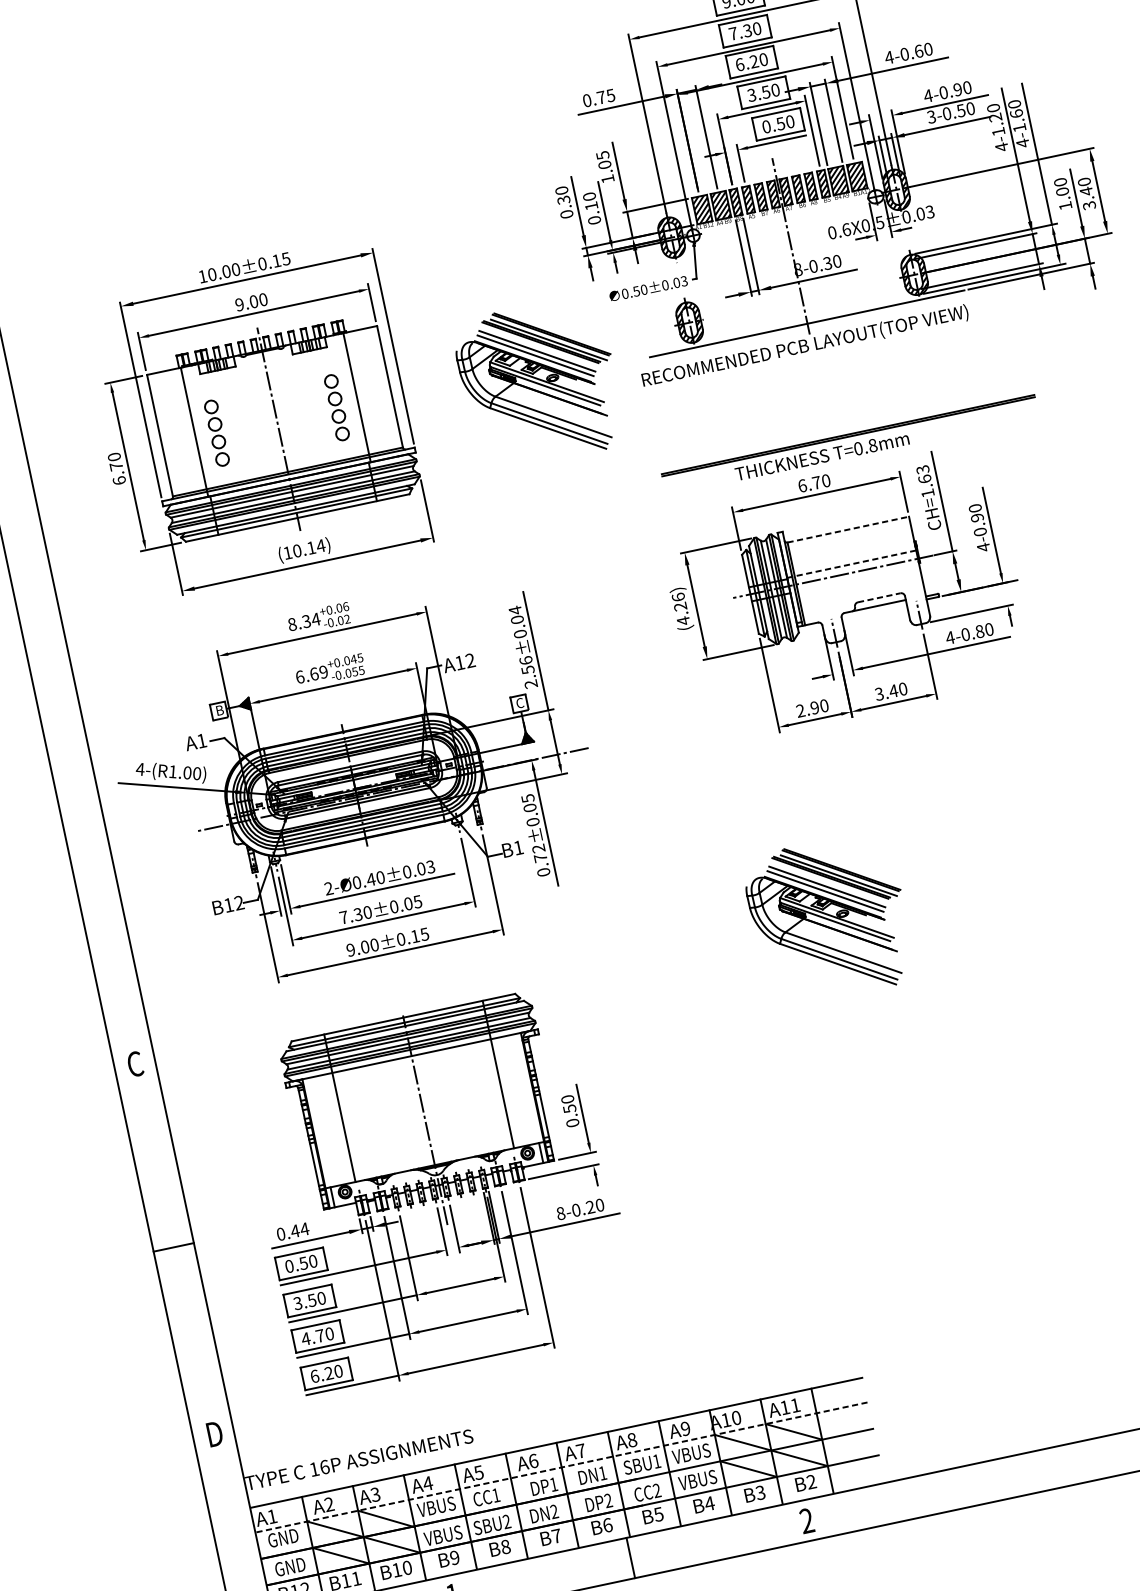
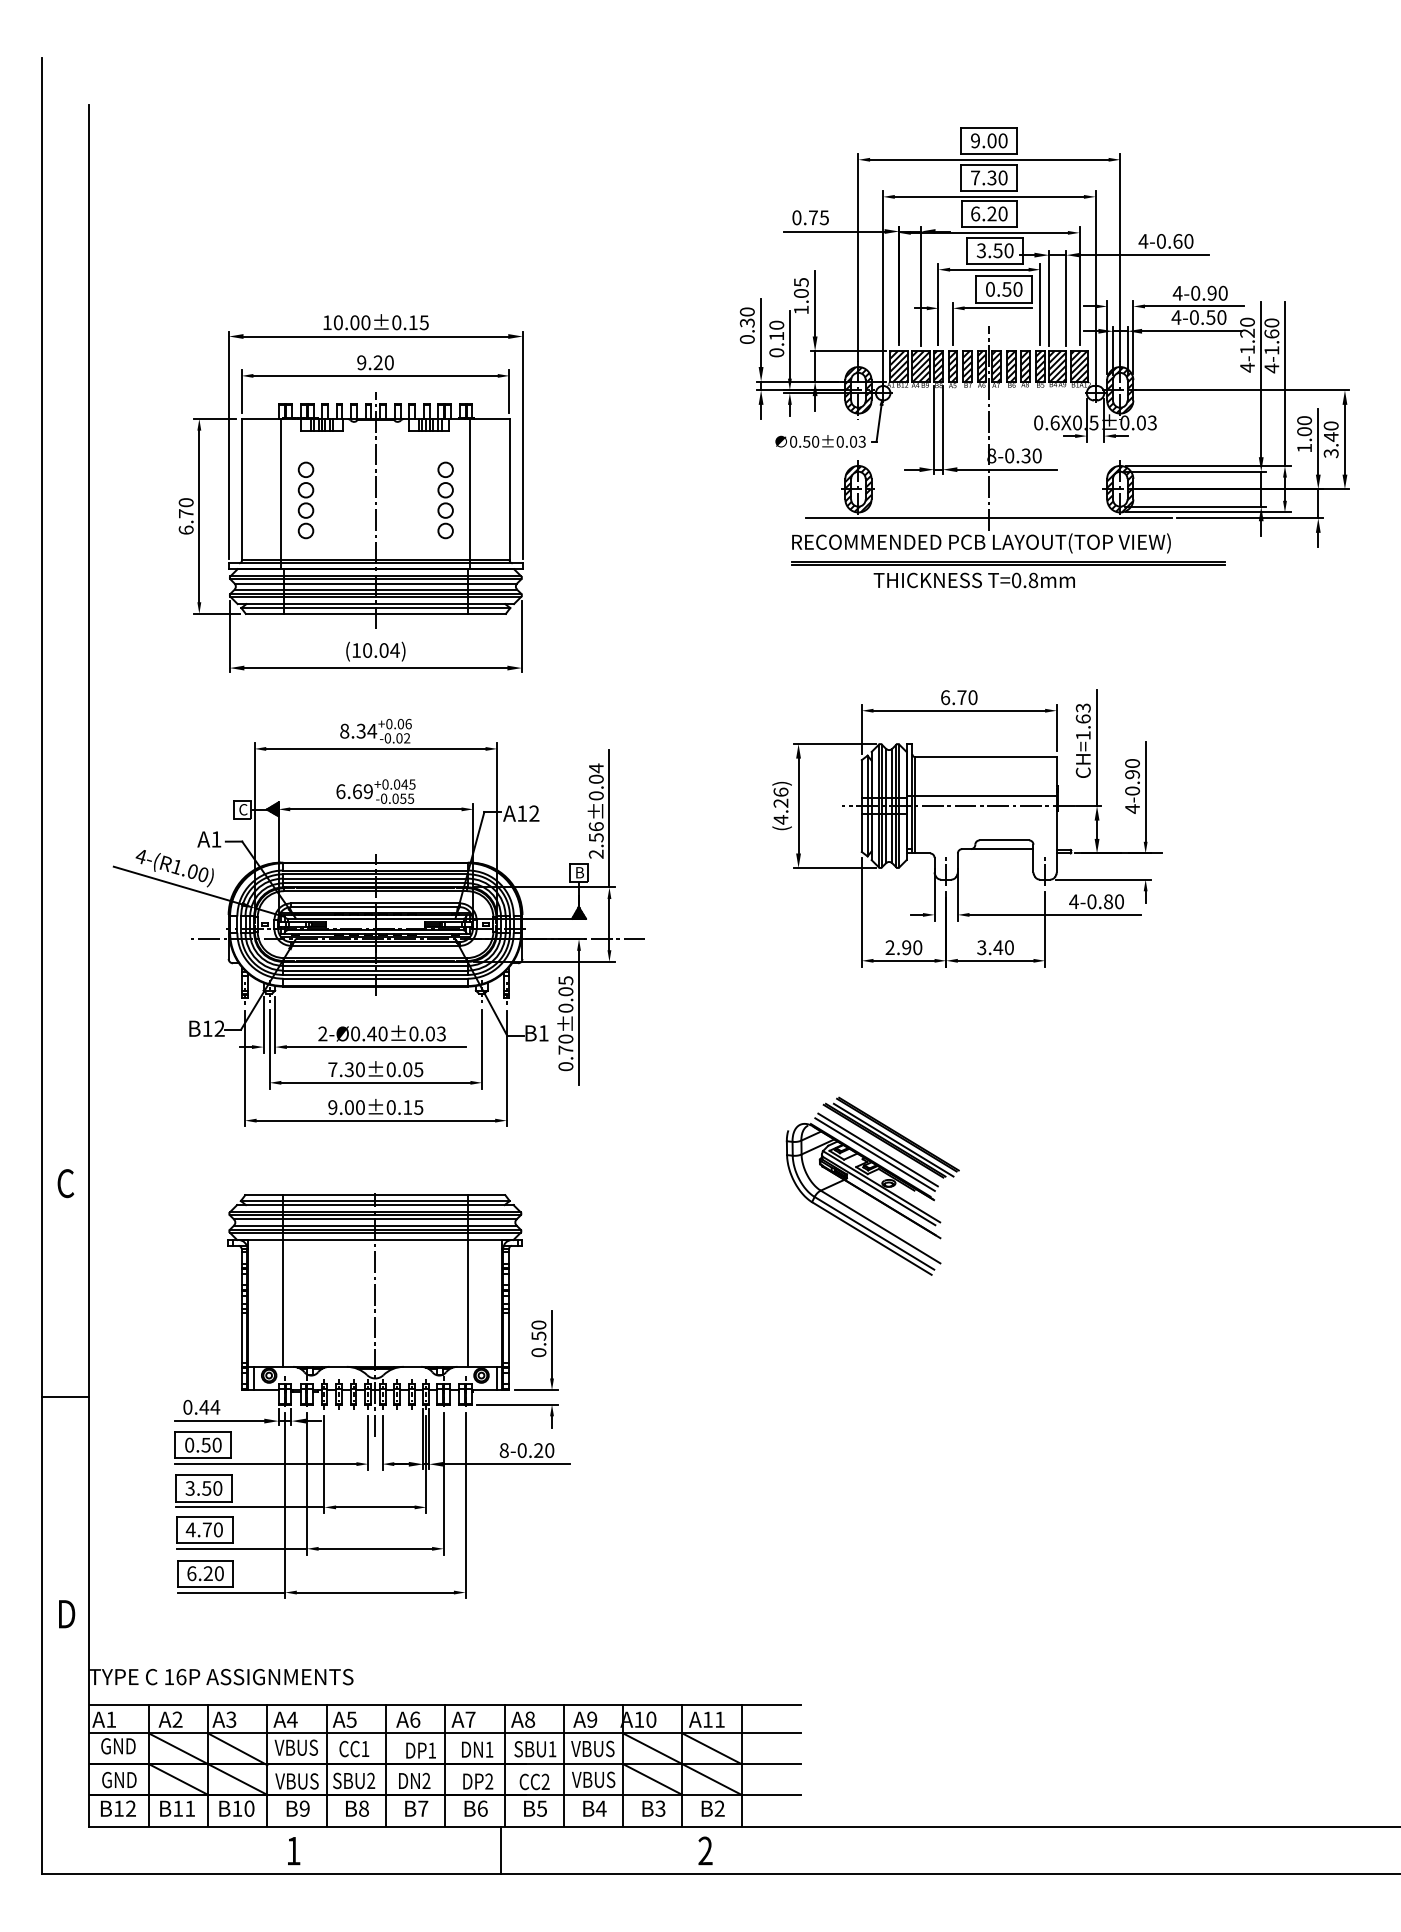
text: (931, 117) -> (1176, 317), 3-0.50 -> 4-0.50
text: (253, 301) -> (377, 362), 9.00 -> 9.20
part: (539, 382) -> (676, 520), removed
part: (850, 445) -> (1008, 574), moved
line: (848, 529) -> (986, 757), dashed -> solid
text: (310, 548) -> (383, 650), (10.14) -> (10.04)
line: (852, 564) -> (982, 796), dashed -> solid
line: (879, 597) -> (1004, 840), dashed -> solid
text: (519, 703) -> (579, 872), C -> B
text: (219, 710) -> (243, 809), B -> C
text: (538, 848) -> (565, 1038), 0.72±0.05 -> 0.70±0.05
line: (562, 1467) -> (445, 1733), dashed -> solid

